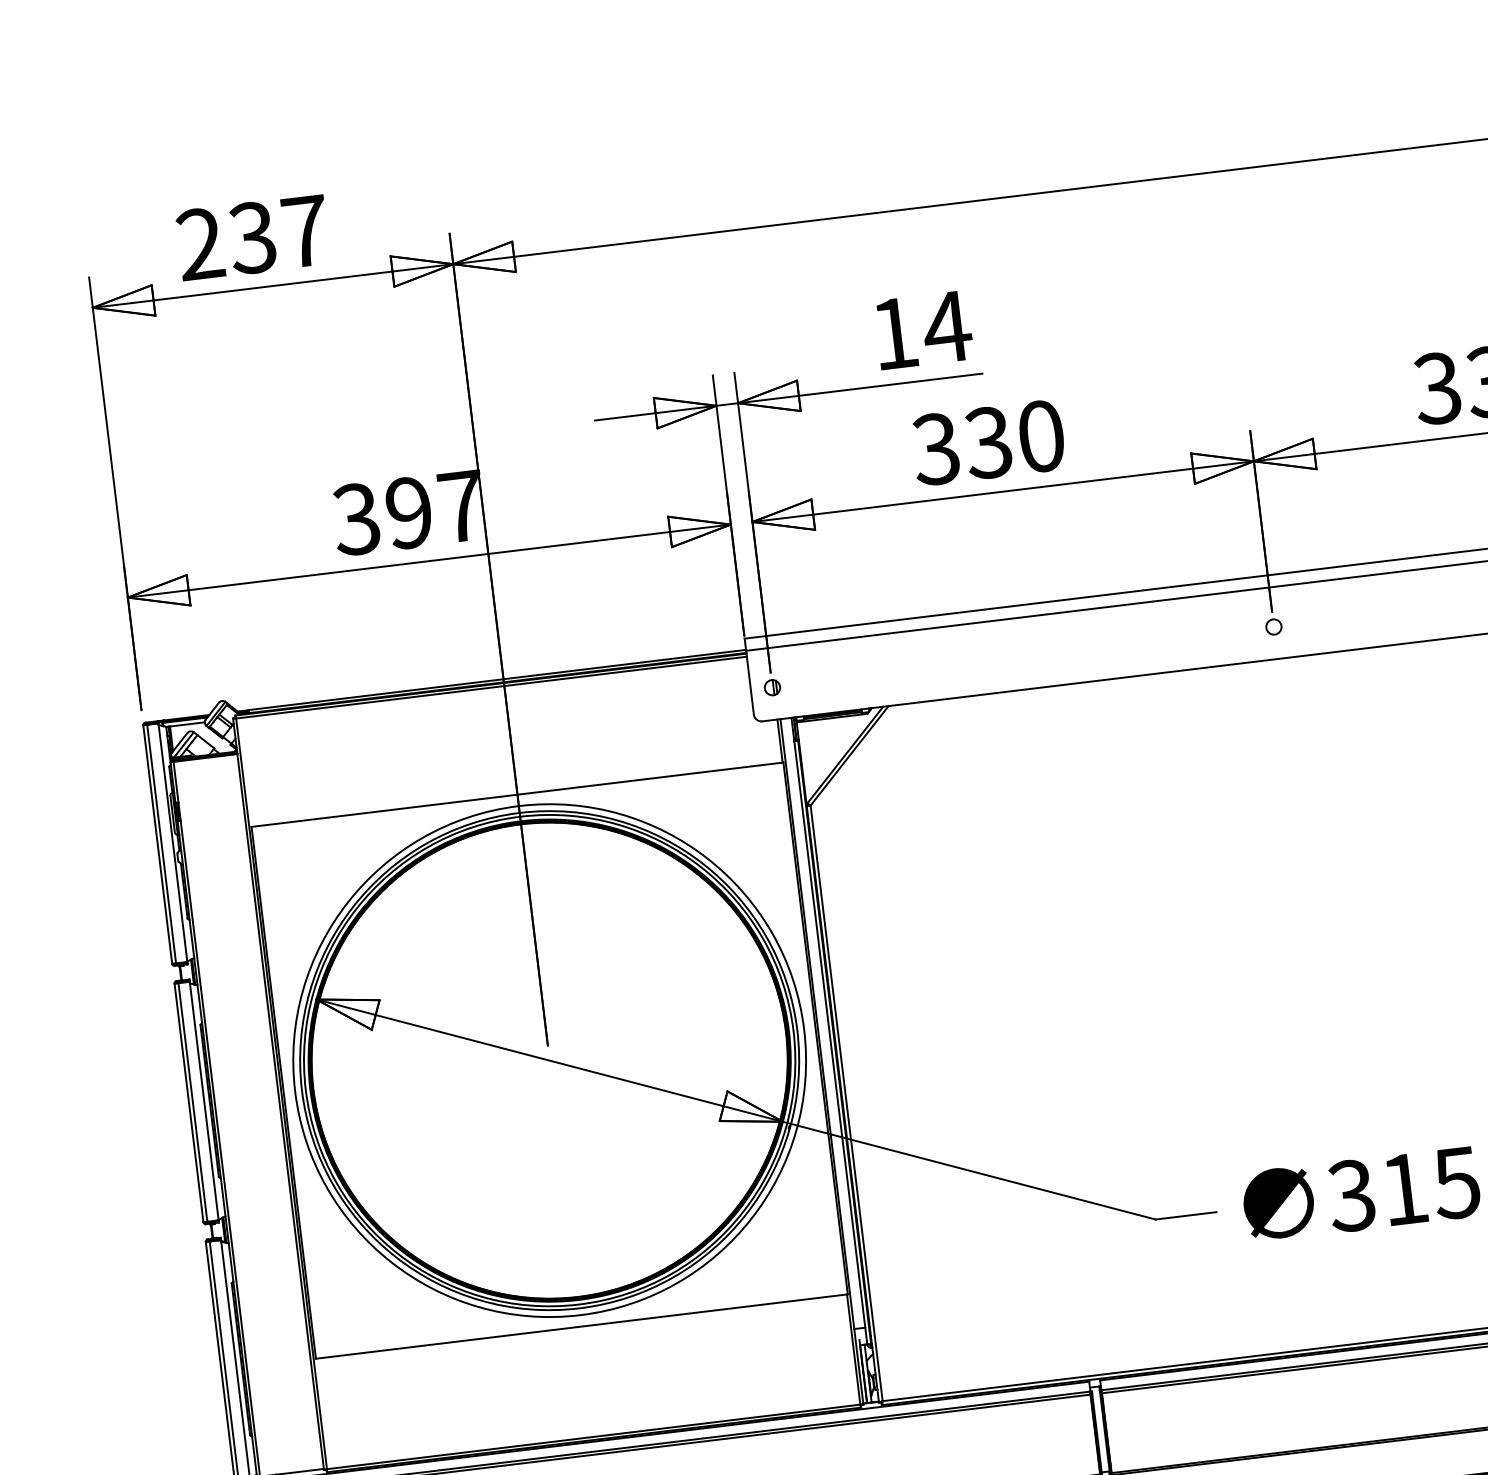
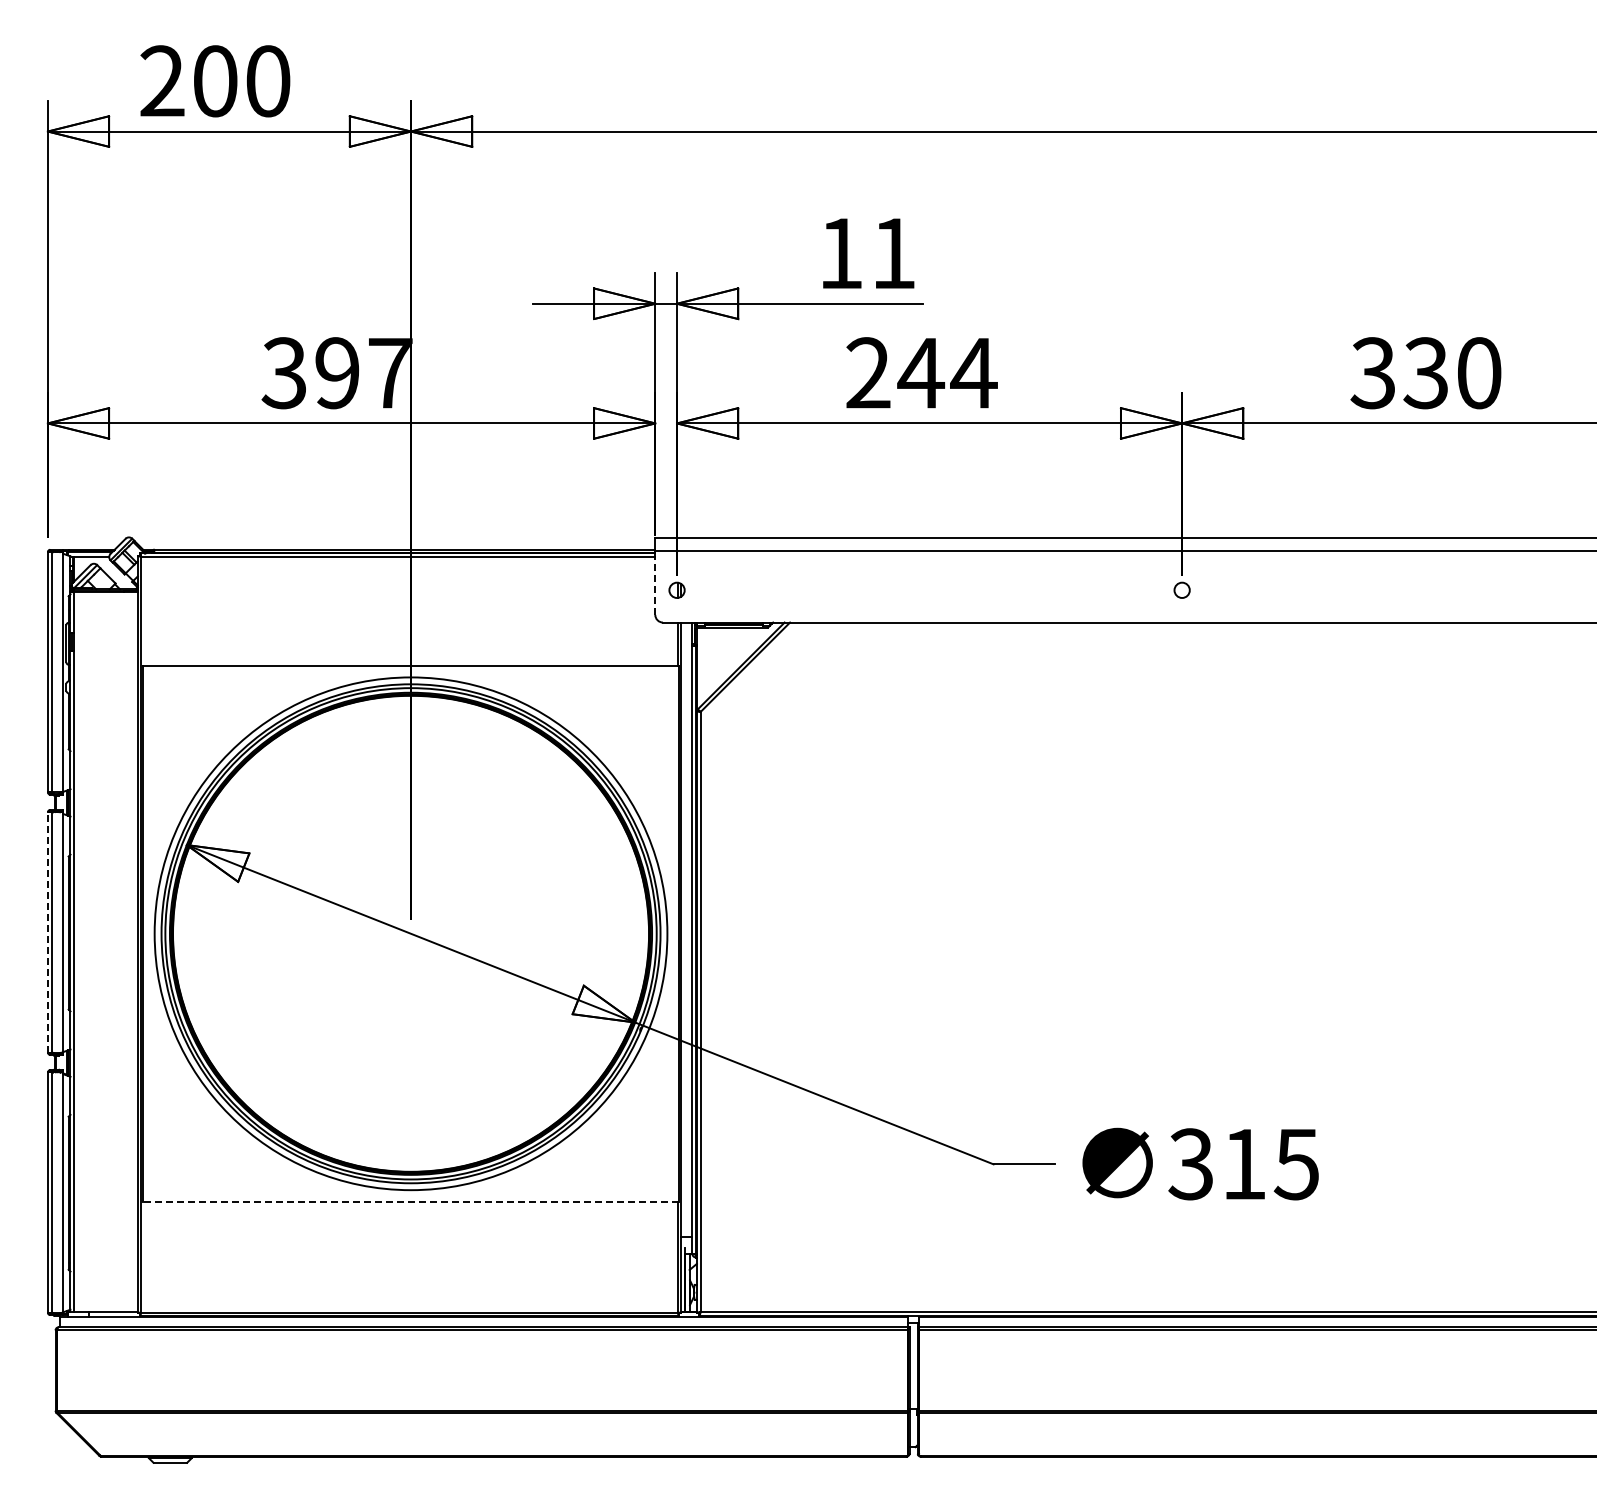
text: (278, 234) -> (241, 81), 237 -> 200
text: (946, 327) -> (893, 253), 14 -> 11
text: (989, 443) -> (921, 373), 330 -> 244
line: (750, 682) -> (655, 582), solid -> dashed
line: (188, 1102) -> (47, 931), solid -> dashed
line: (582, 1326) -> (411, 1201), solid -> dashed

